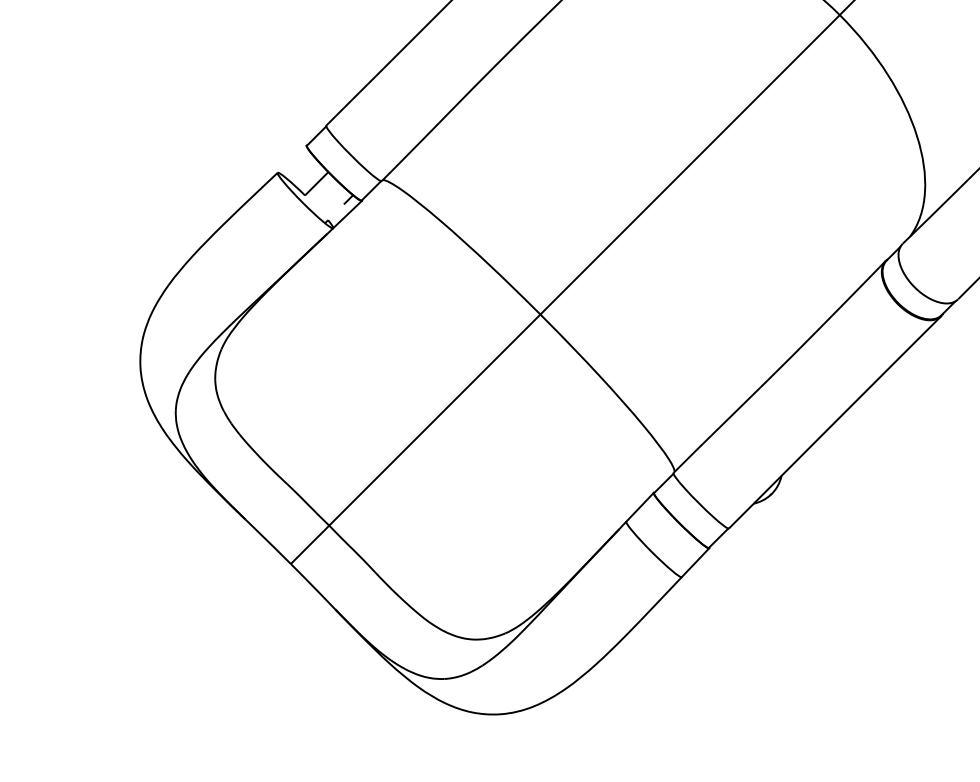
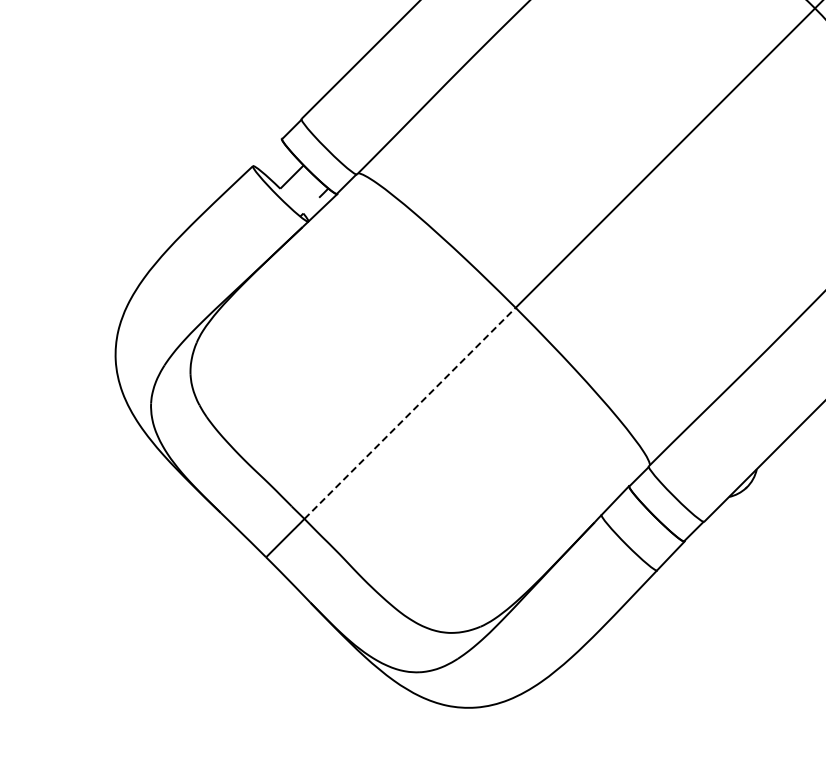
line: (435, 419) -> (410, 412), solid -> dashed

